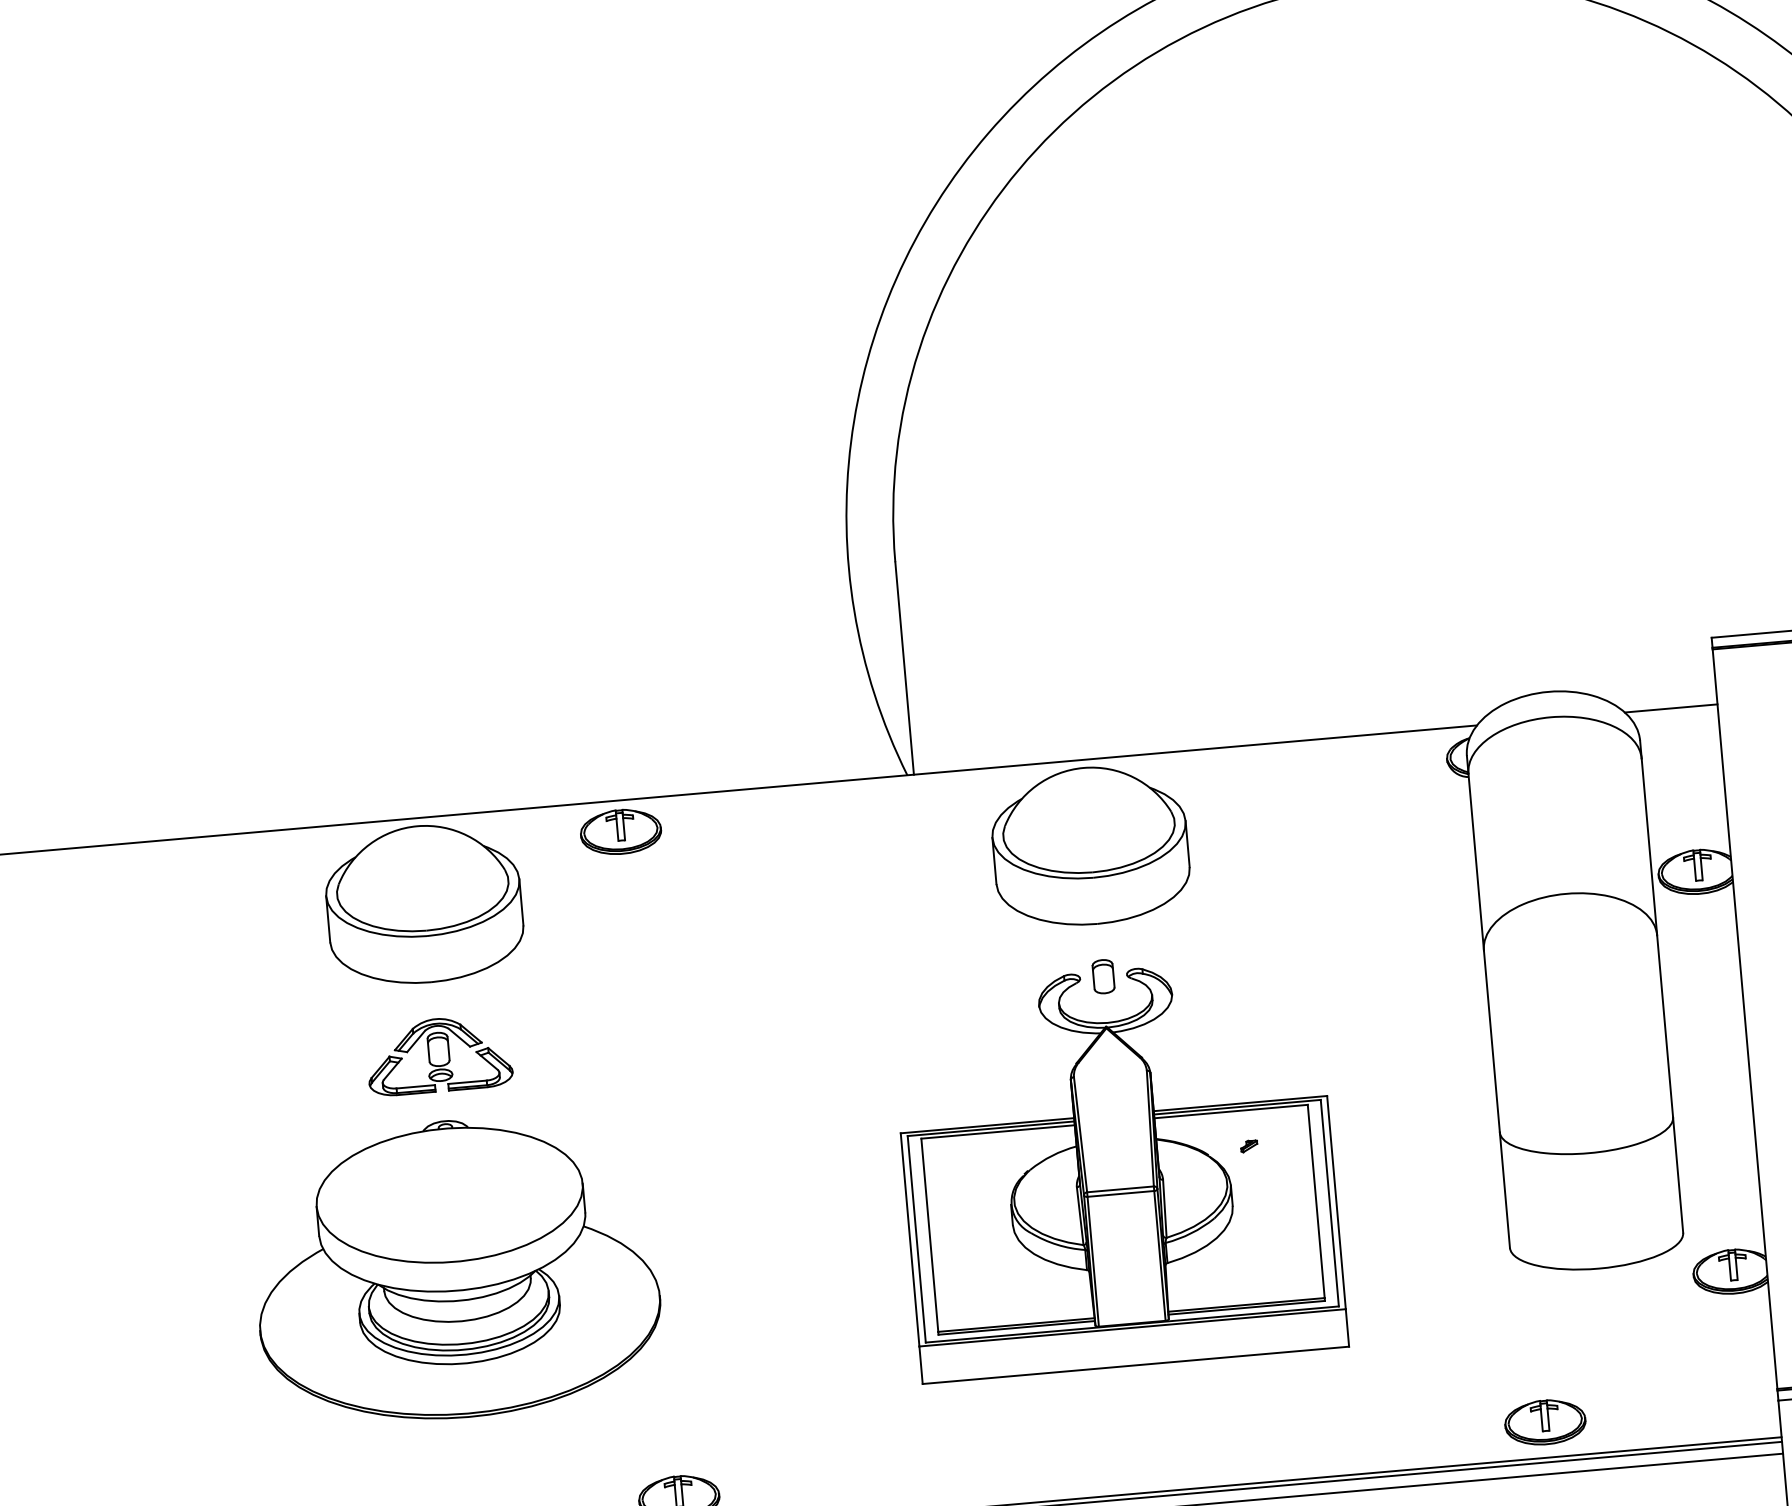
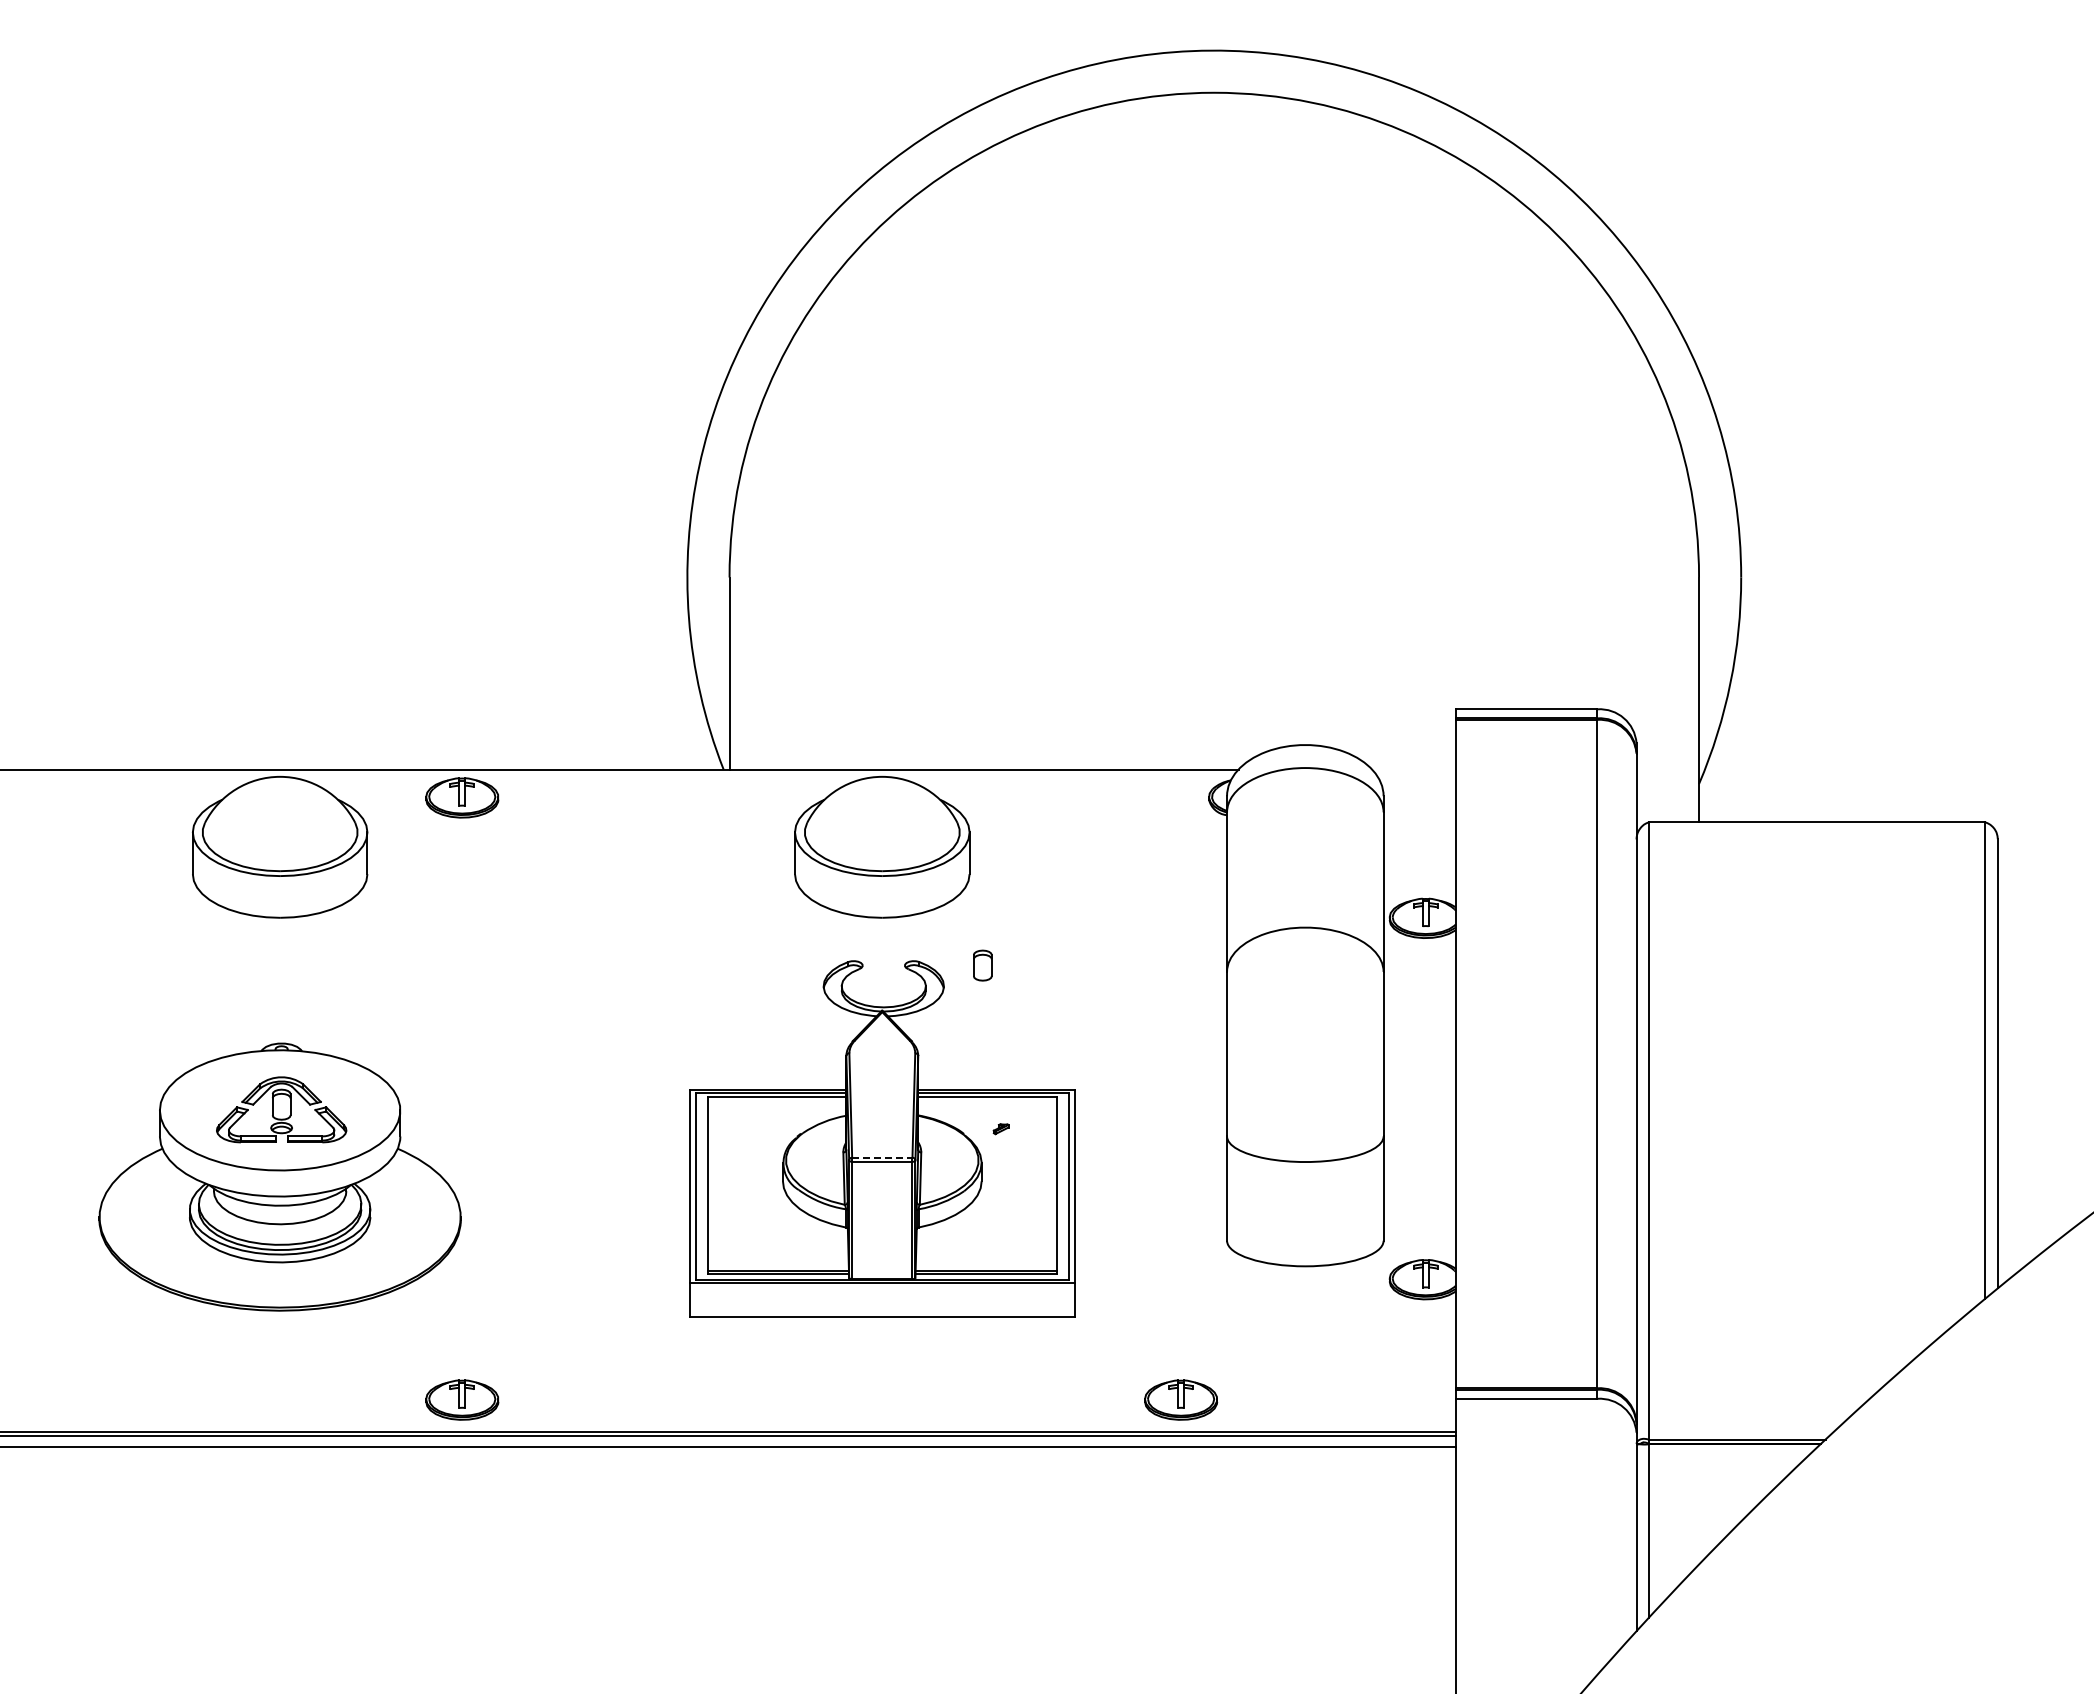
line: (1670, 708) -> (1413, 769), removed
part: (1103, 976) -> (982, 965), moved
part: (438, 1054) -> (281, 1109), moved
line: (1120, 1189) -> (882, 1157), solid -> dashed
part: (1545, 1421) -> (1181, 1399), moved

